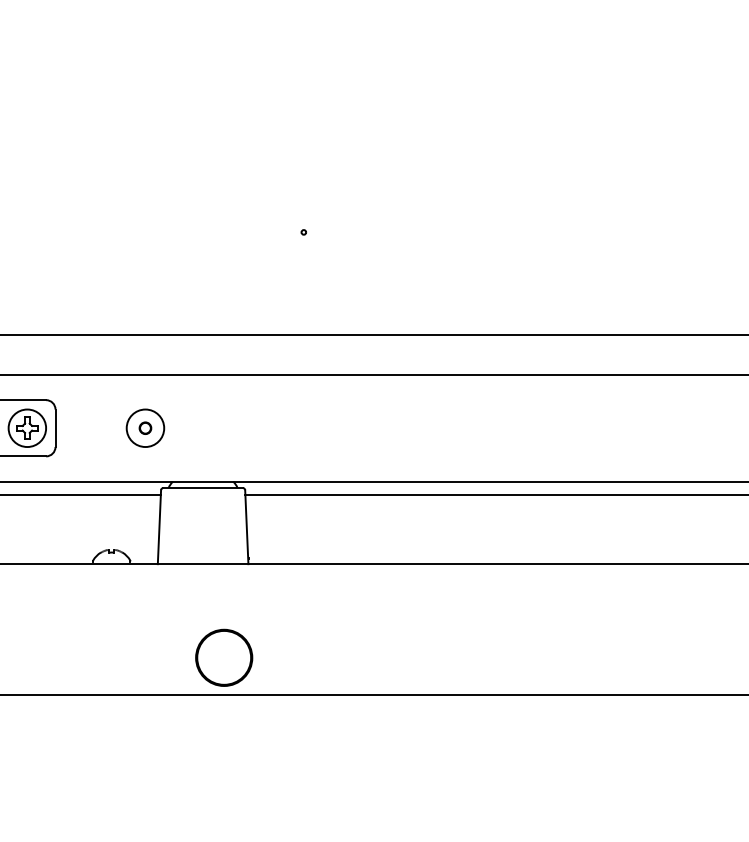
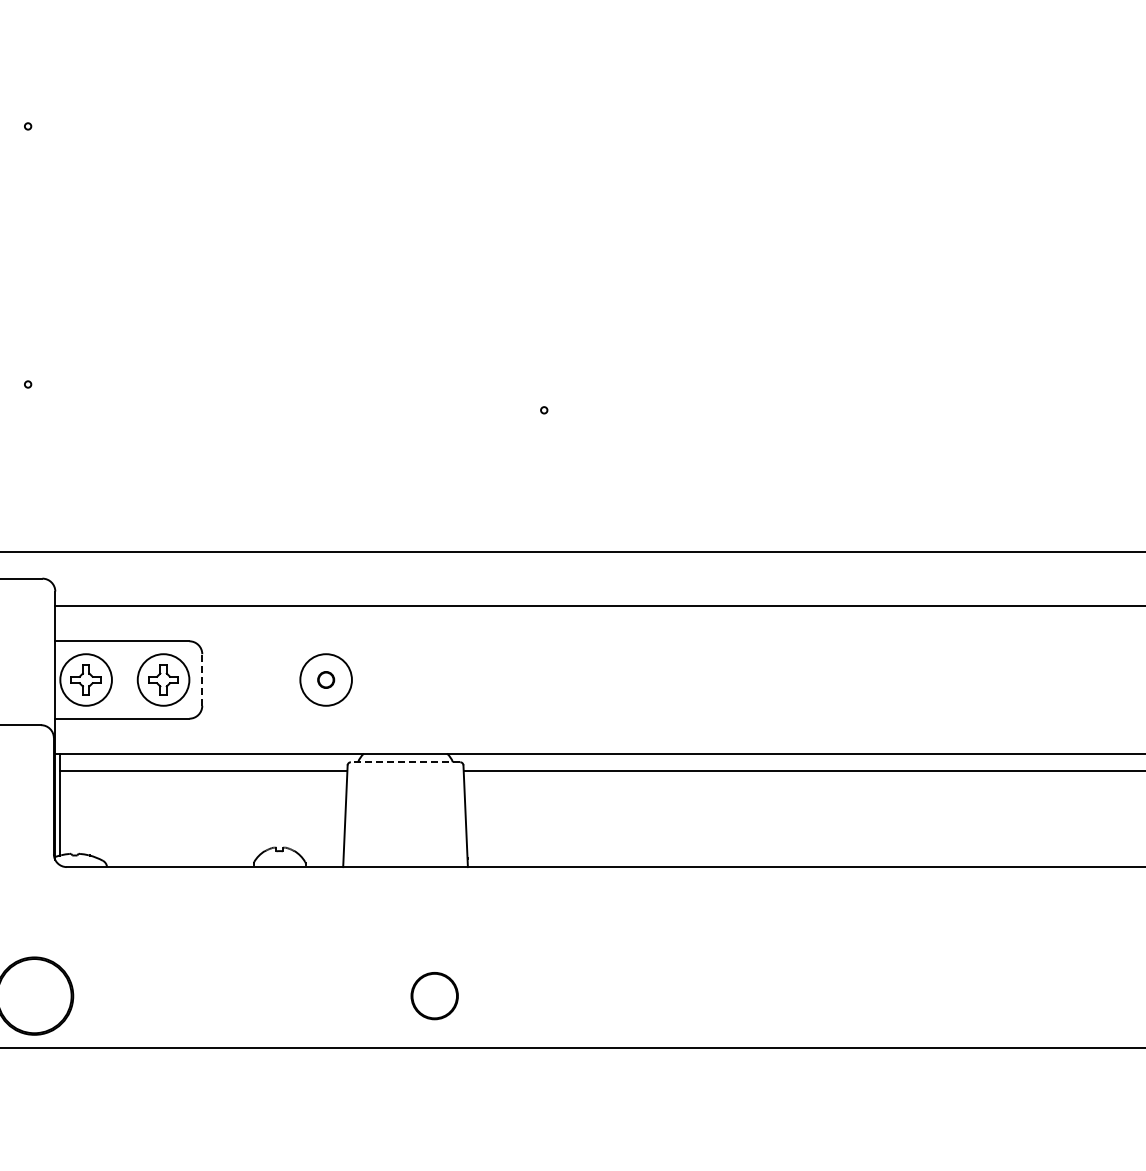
line: (55, 428) -> (202, 680), solid -> dashed
line: (203, 488) -> (405, 762), solid -> dashed
part: (224, 657) -> (434, 995), size x0.6

